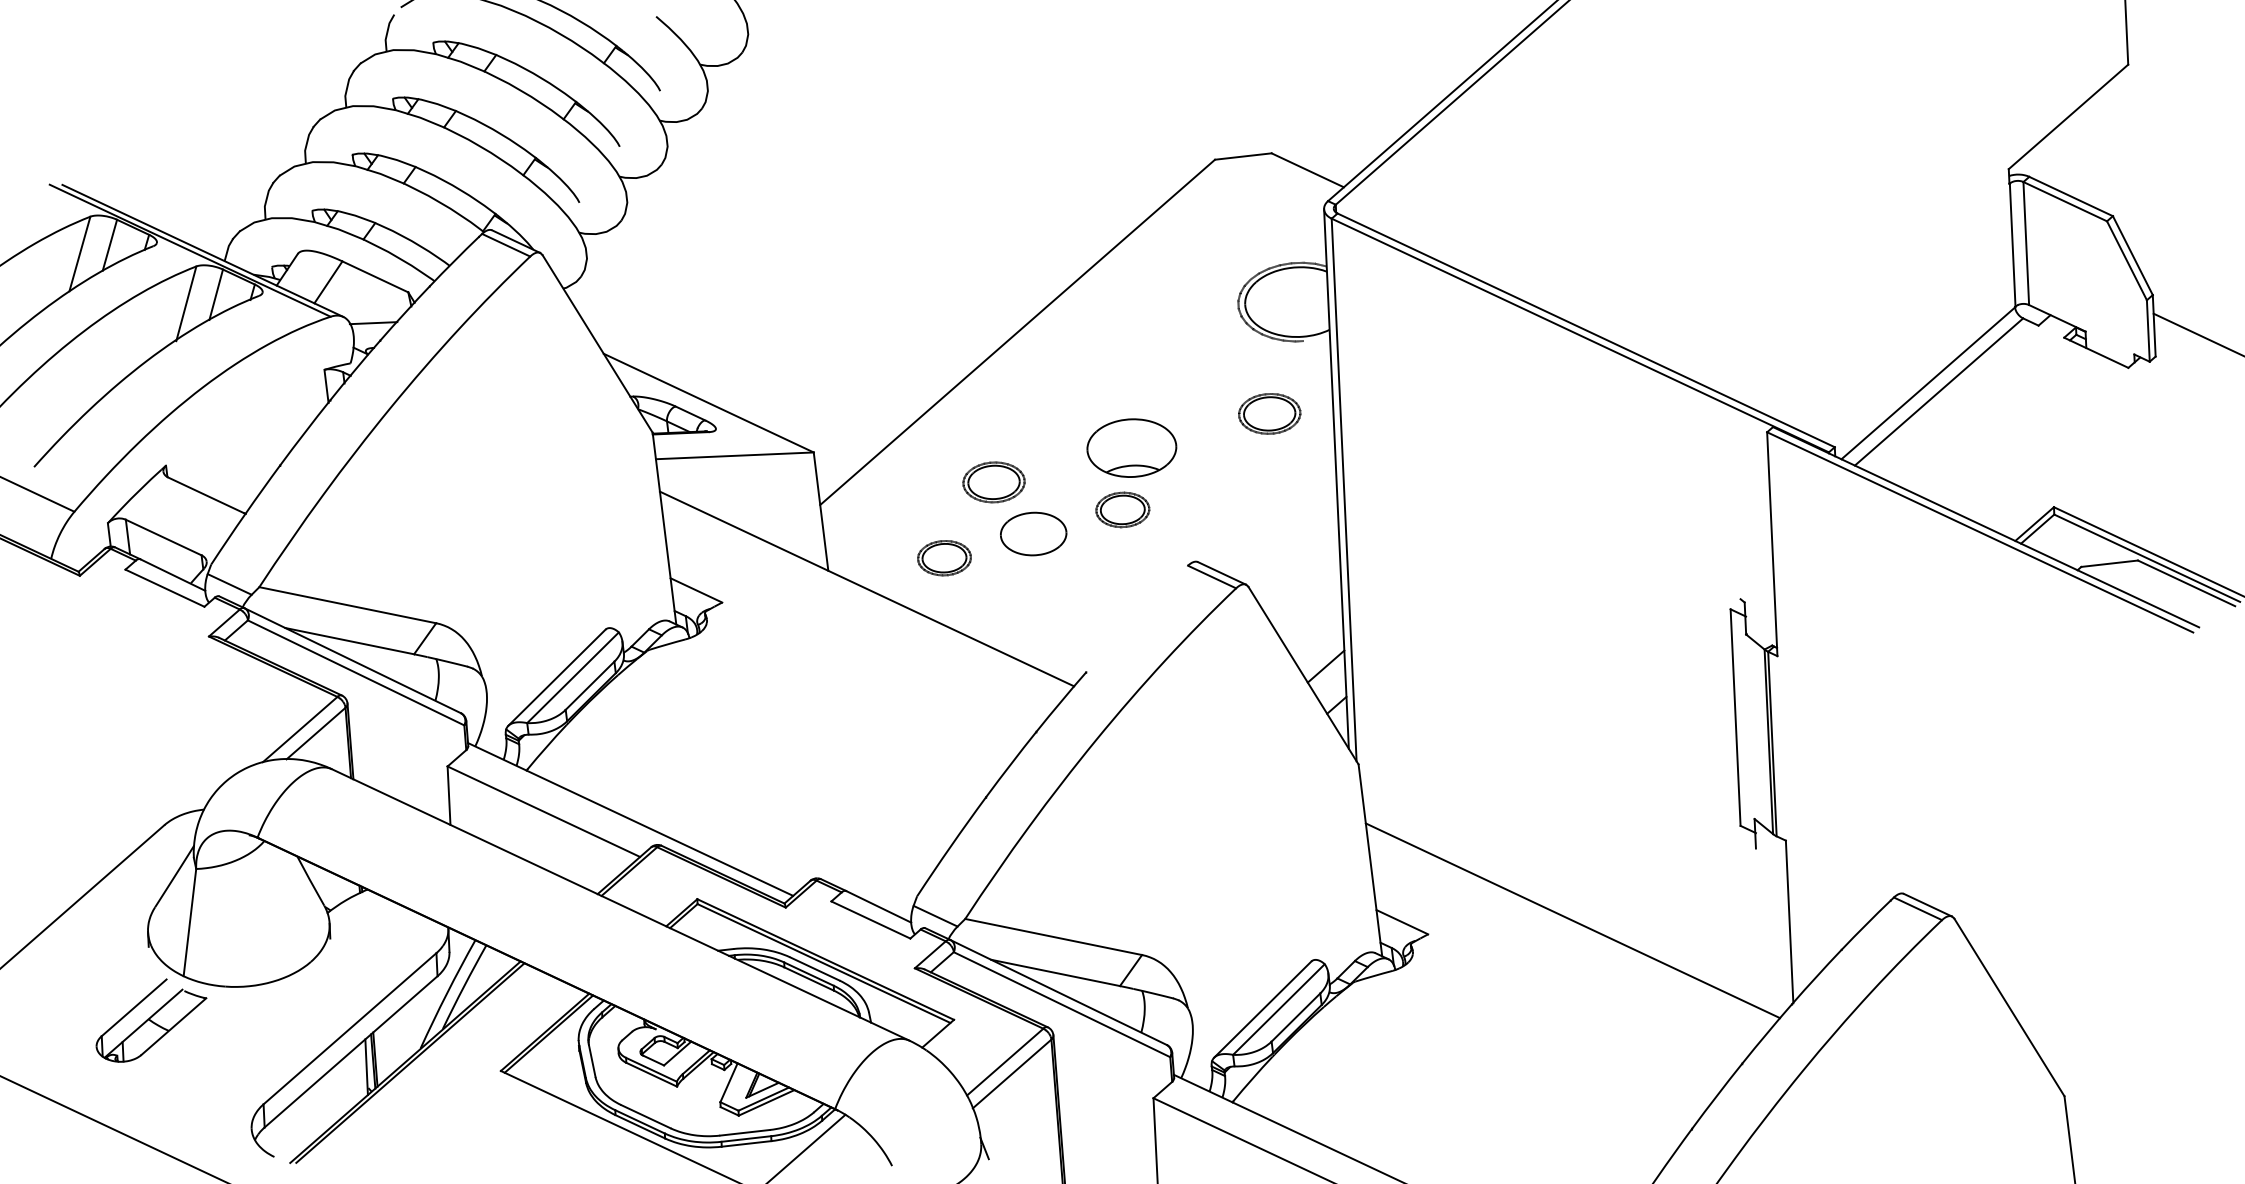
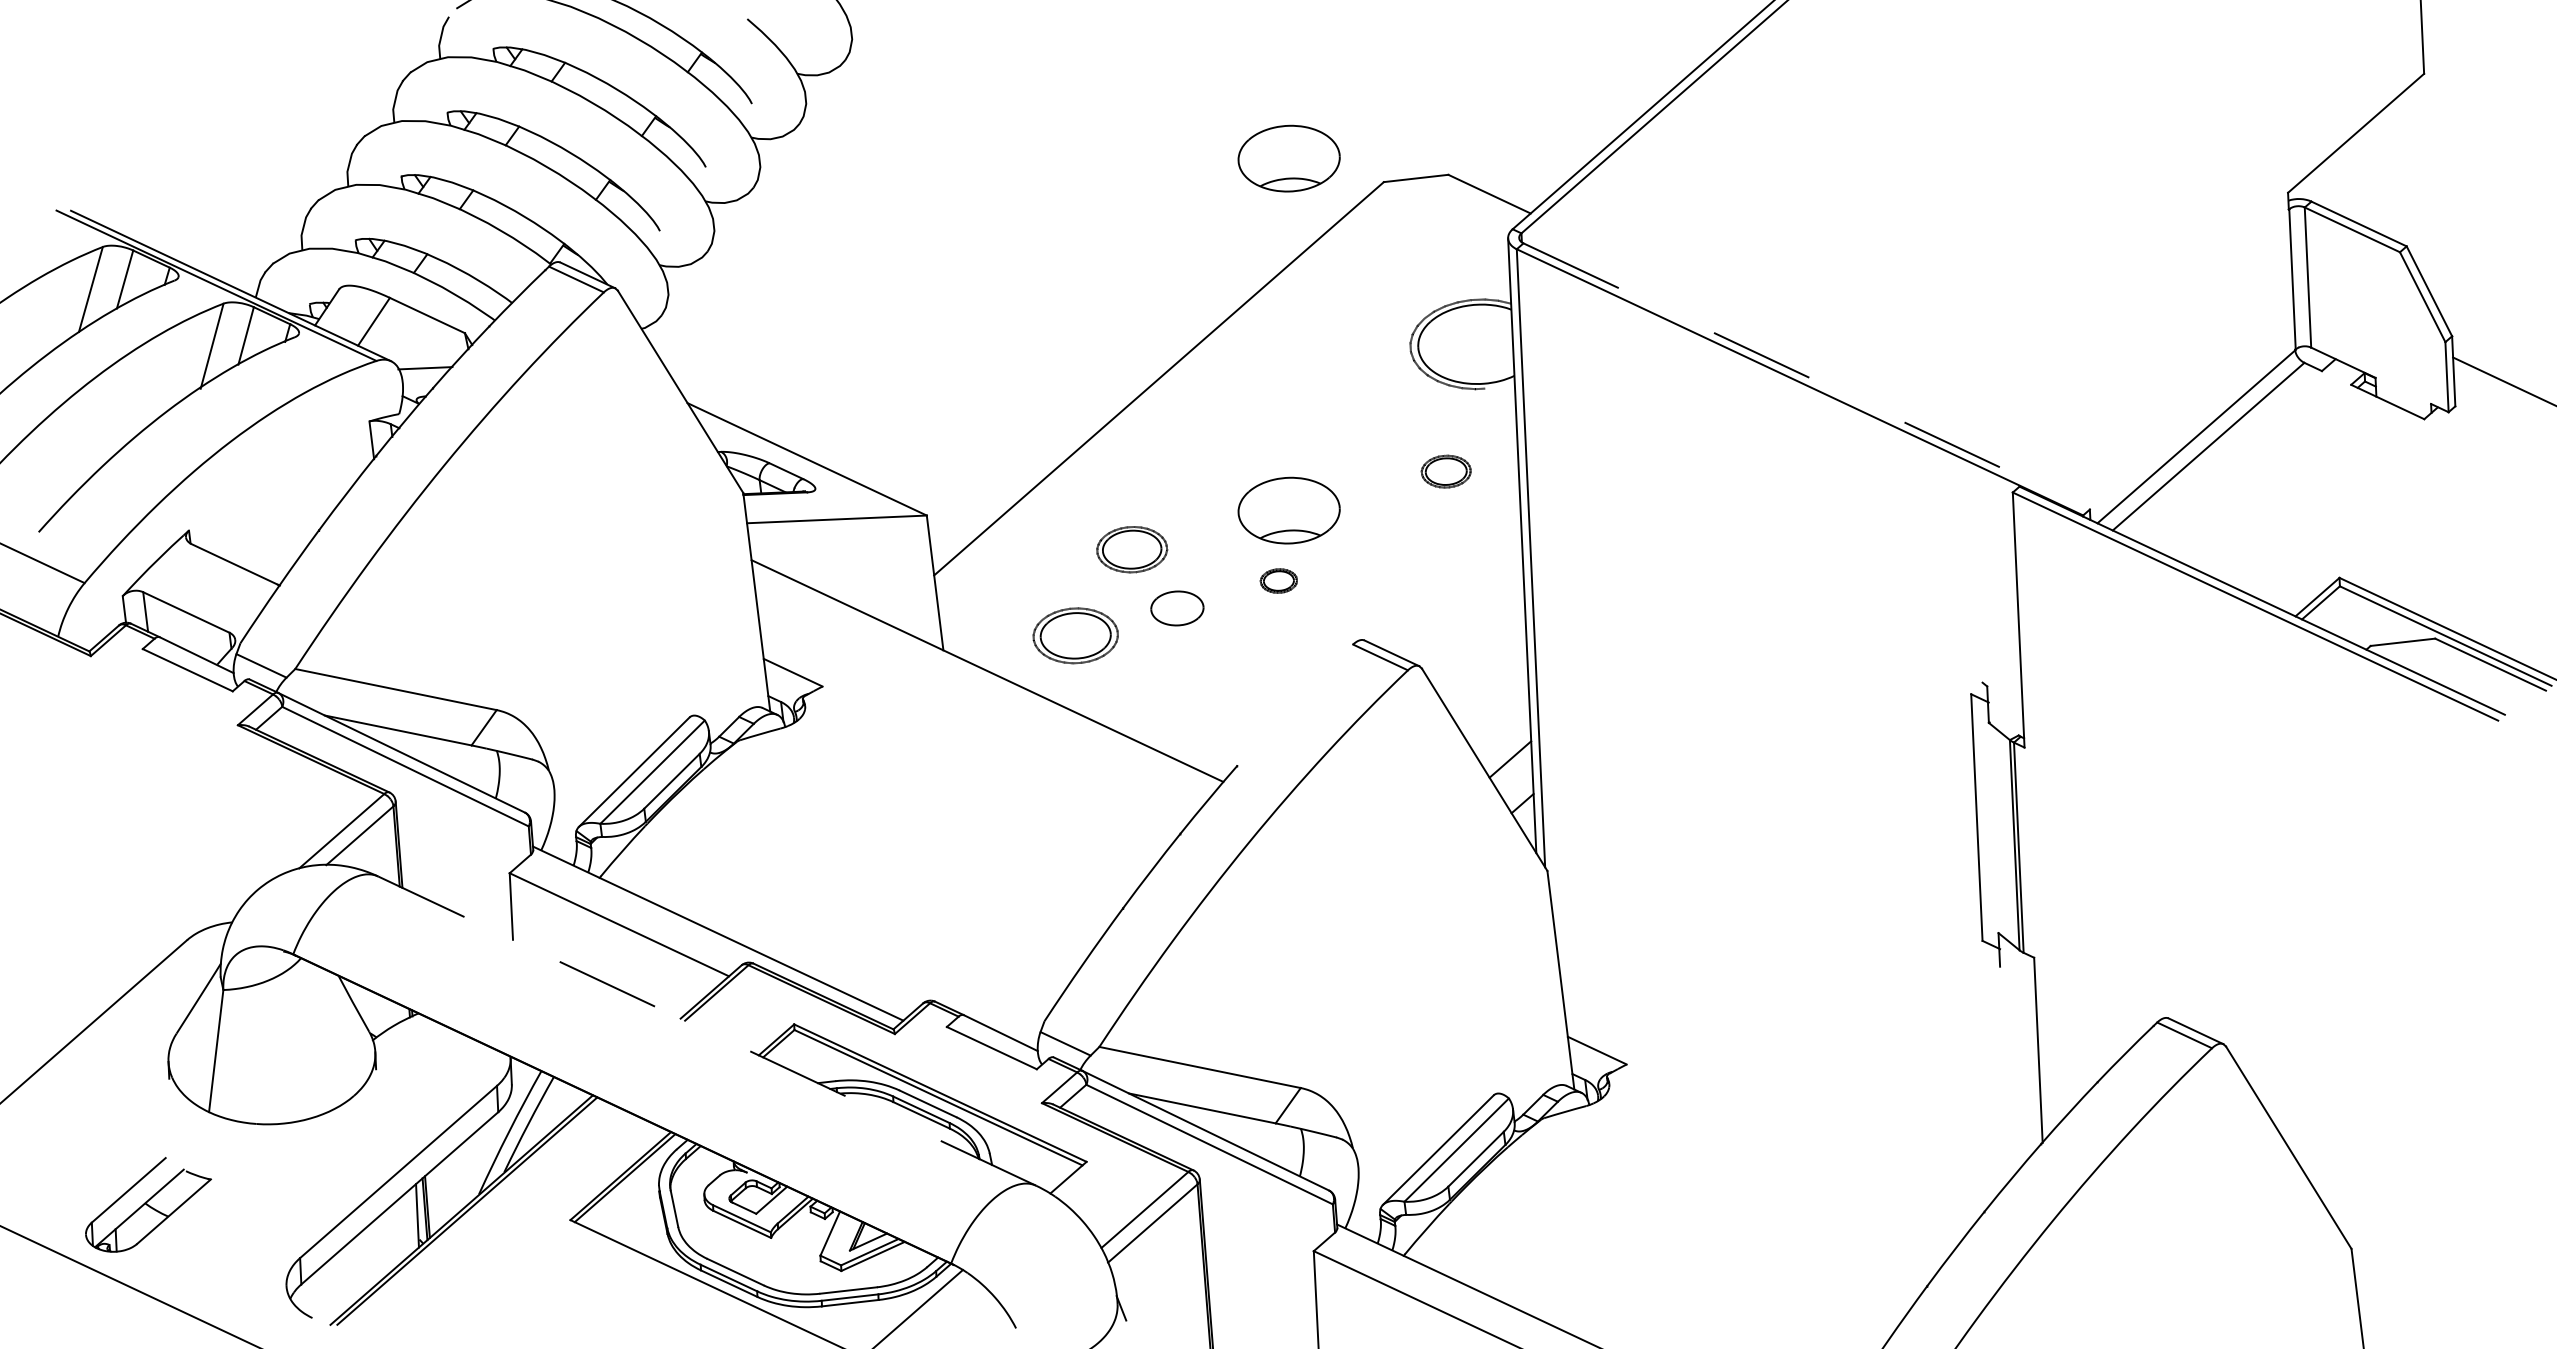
part: (1131, 138) -> (1288, 157), added
line: (1586, 330) -> (1807, 376), solid -> dashed
part: (1269, 413) -> (1445, 471), size x0.7
part: (1122, 509) -> (1278, 580), size x0.6
part: (1033, 533) -> (1177, 607), size x0.7
part: (944, 558) -> (1075, 636), size x1.4
line: (620, 904) -> (706, 1030), solid -> dashed
line: (1572, 920) -> (1791, 1048), removed
part: (151, 1020) -> (148, 1204), moved

